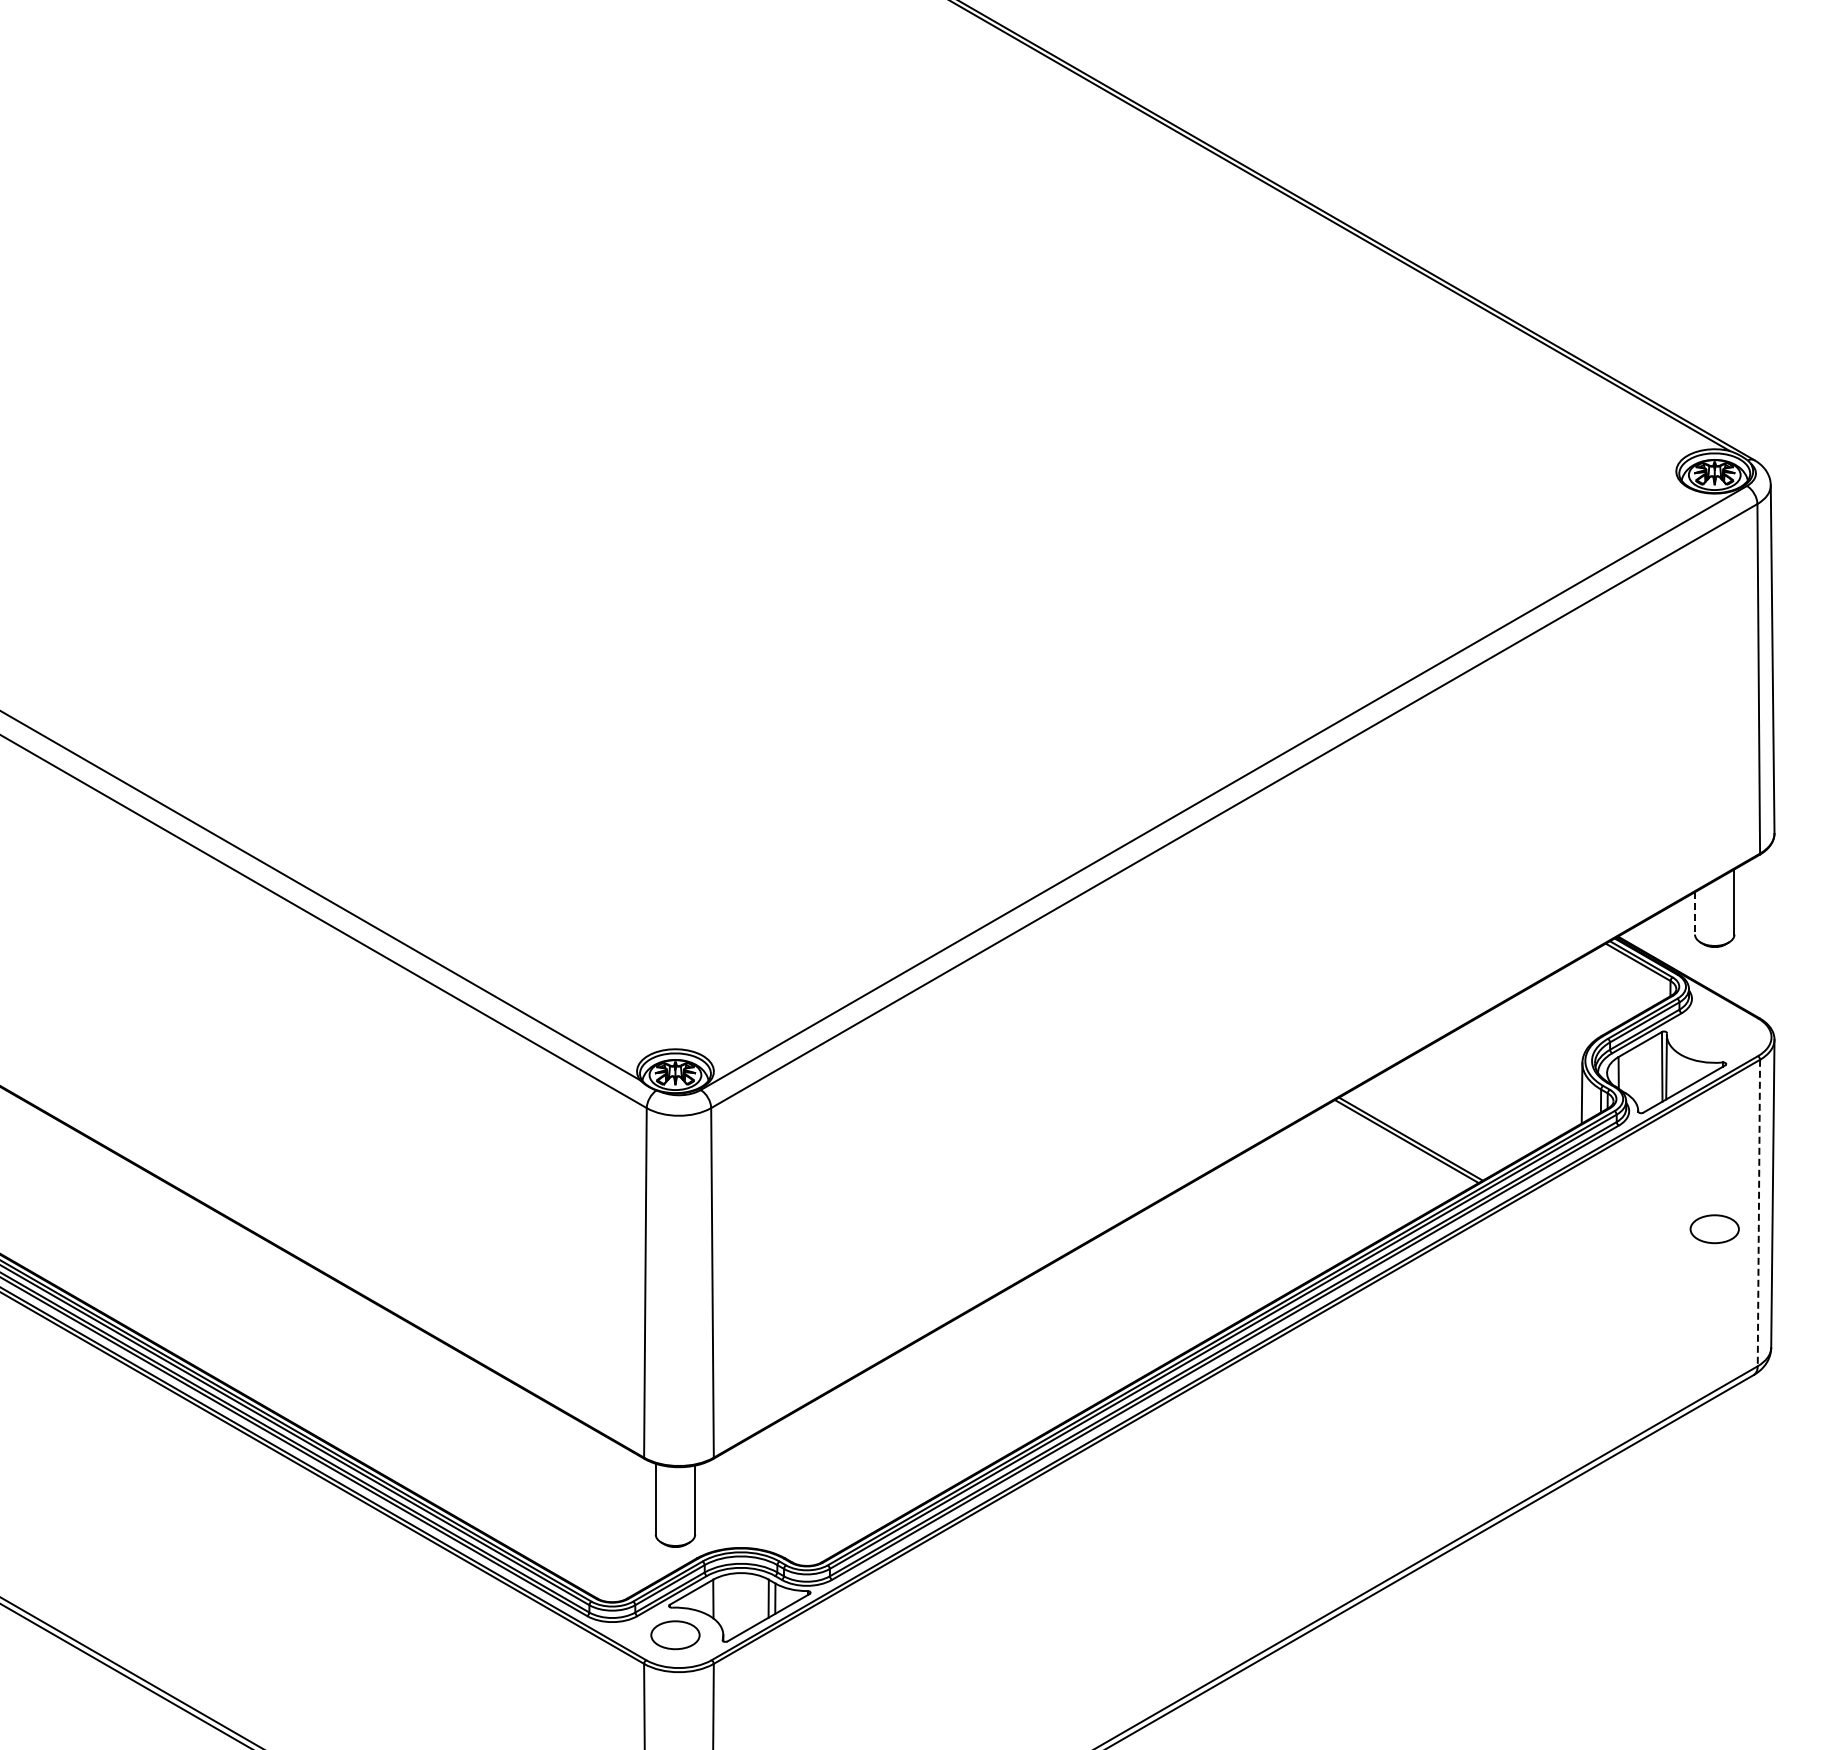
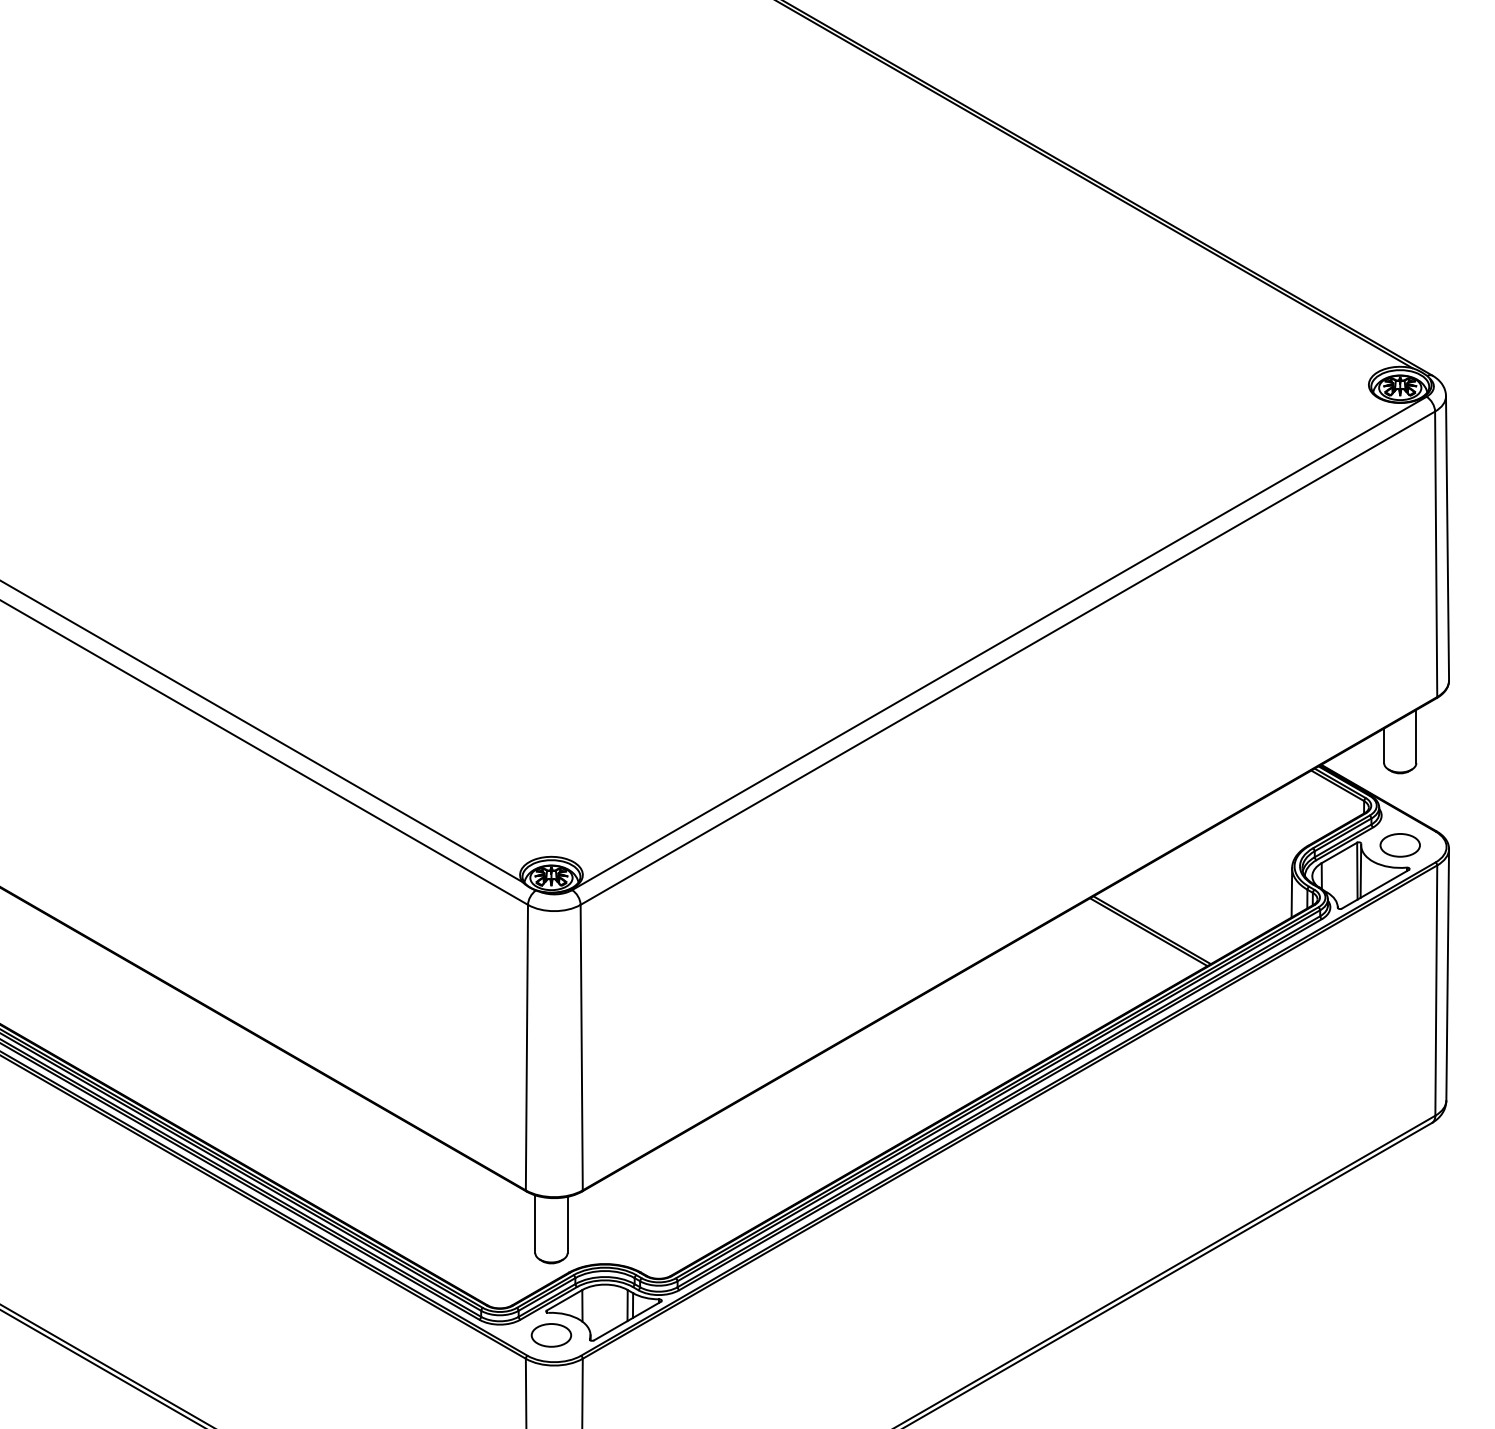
line: (1695, 913) -> (1384, 745), dashed -> solid
line: (1758, 1213) -> (1435, 990), dashed -> solid
part: (1714, 1229) -> (1400, 845), moved

